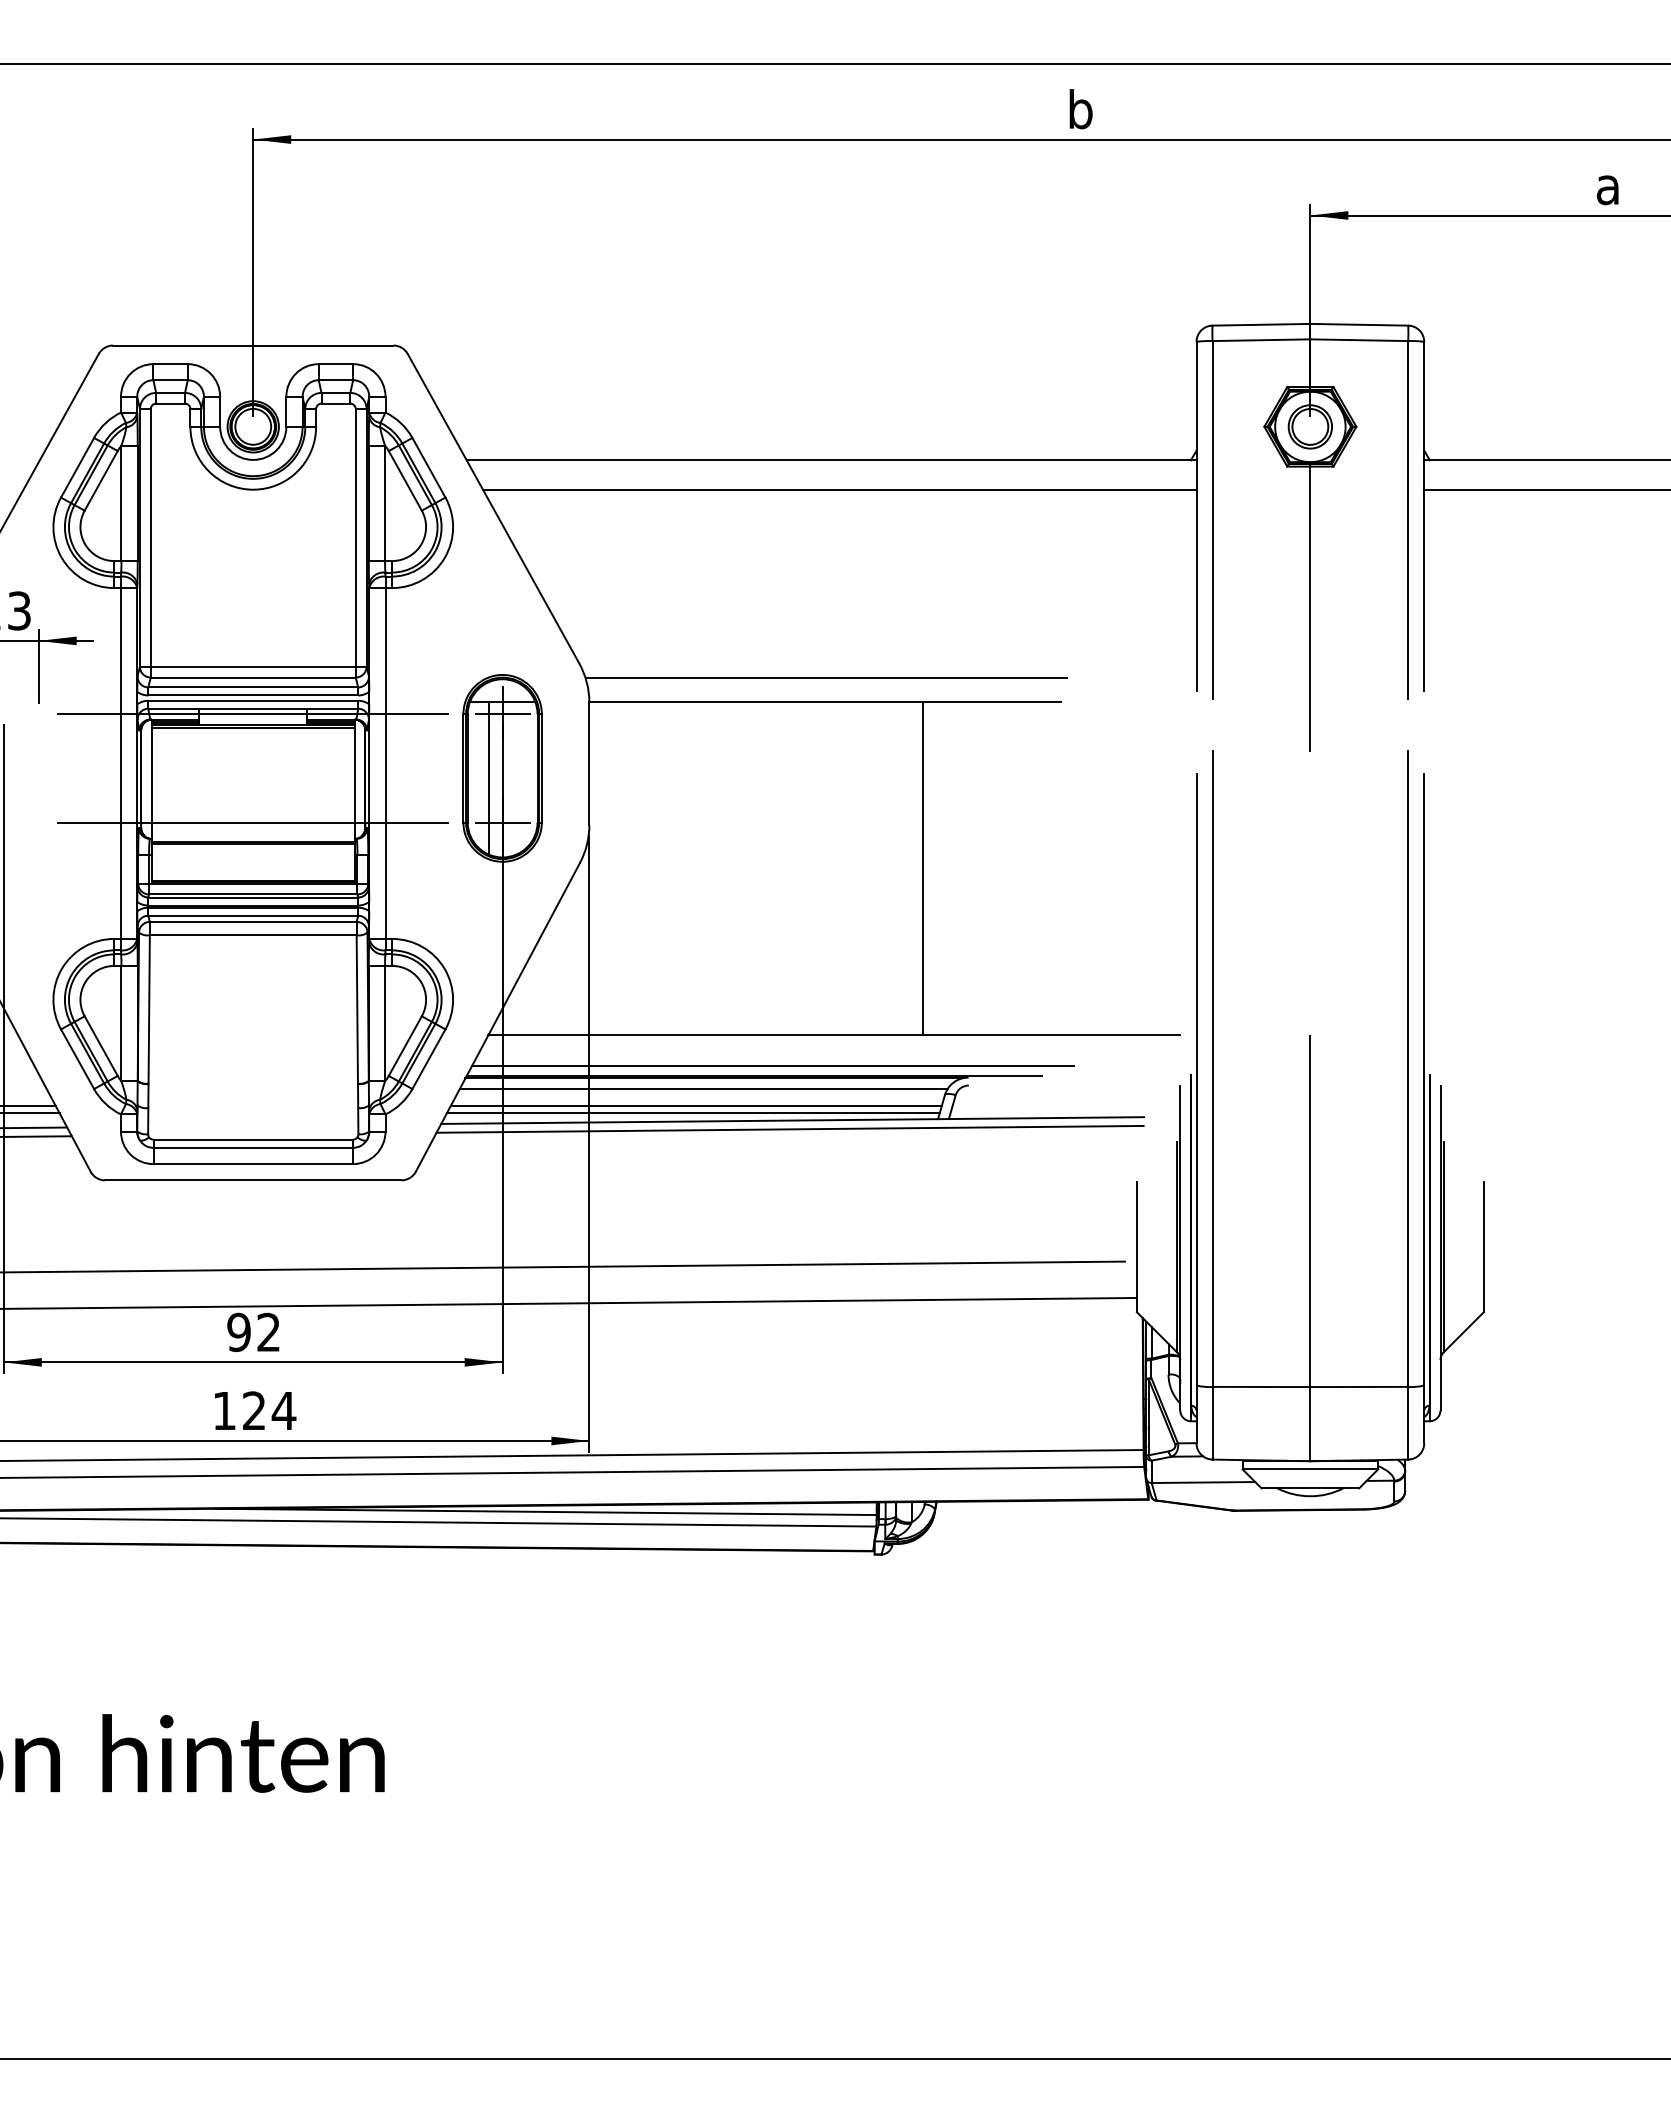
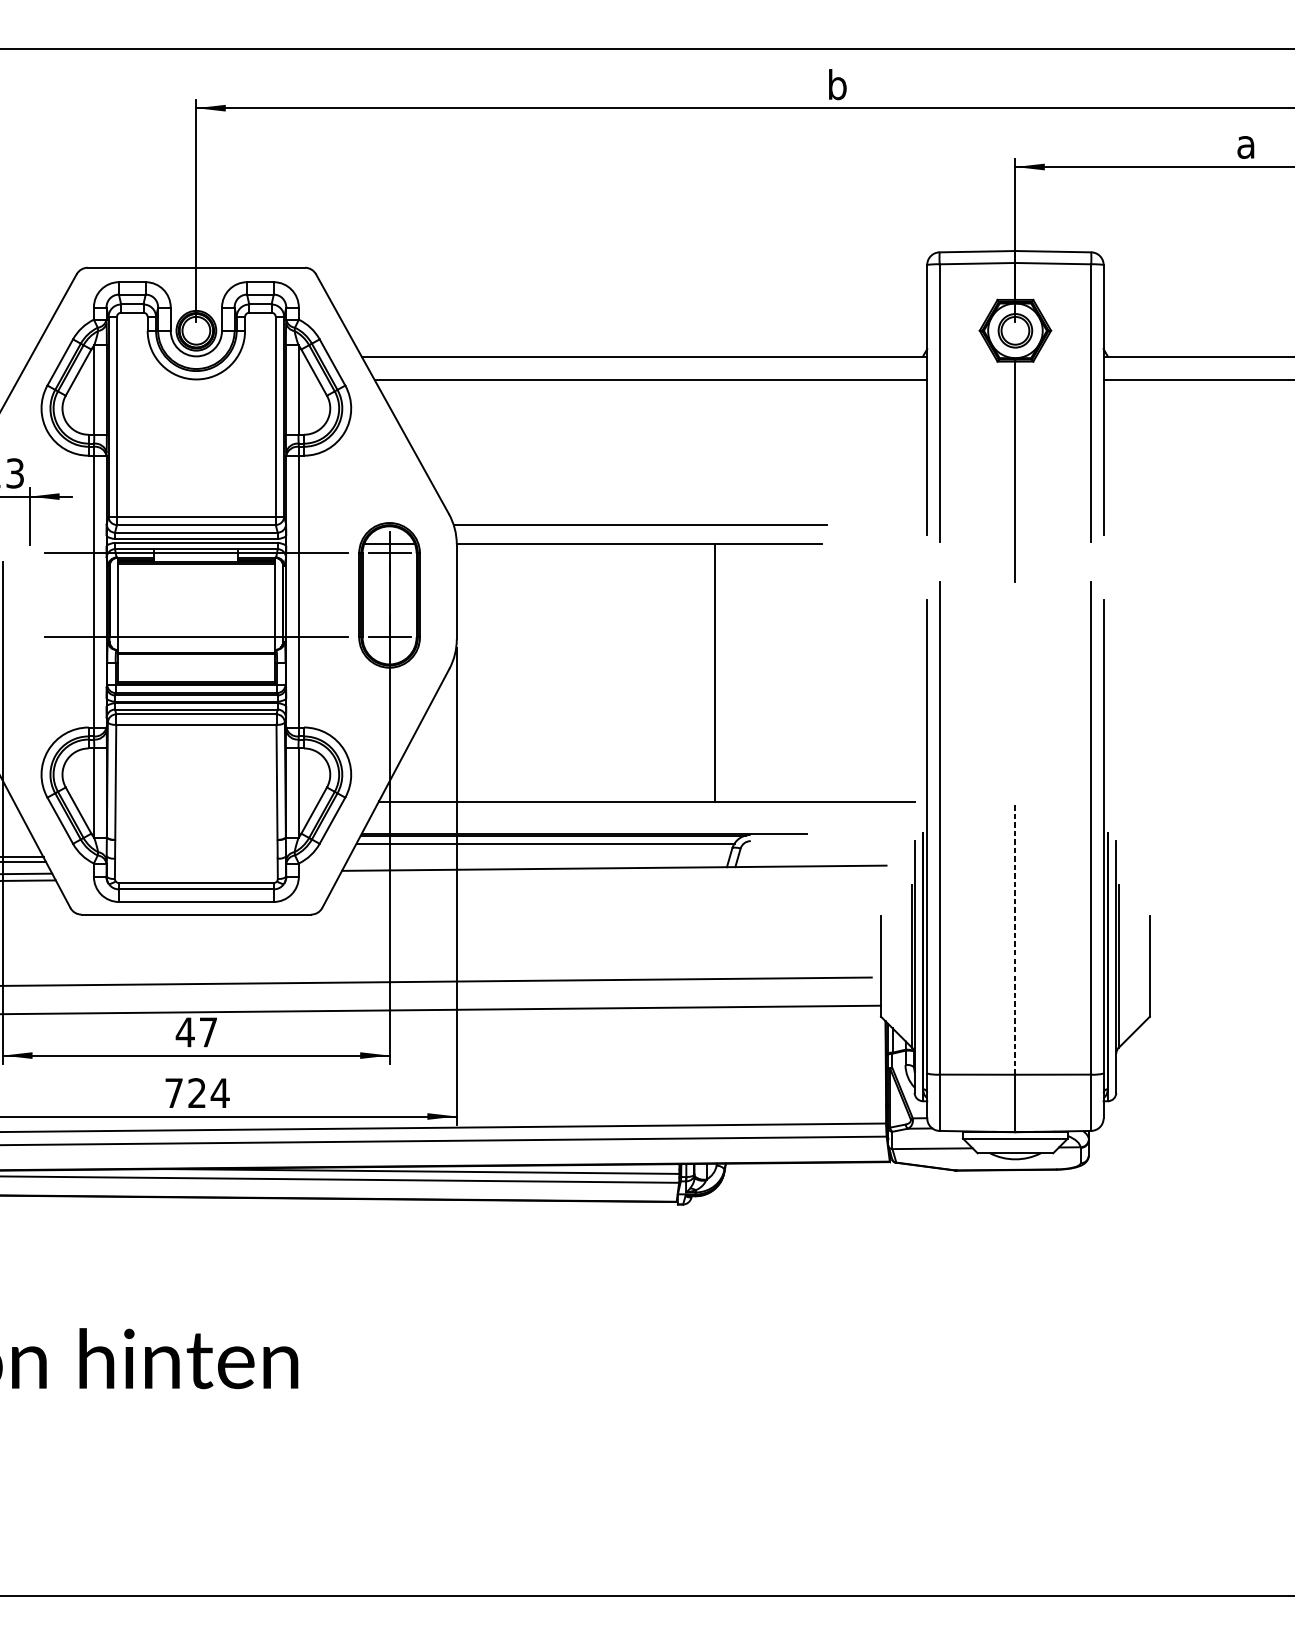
line: (488, 778) -> (378, 603), removed
line: (772, 1066) -> (598, 826), removed
line: (695, 1106) -> (539, 857), removed
line: (693, 1113) -> (537, 862), removed
line: (789, 1128) -> (611, 874), removed
line: (1310, 1211) -> (1015, 938), solid -> dashed
text: (252, 1332) -> (195, 1032), 92 -> 47
text: (224, 1410) -> (174, 1092), 124 -> 724

